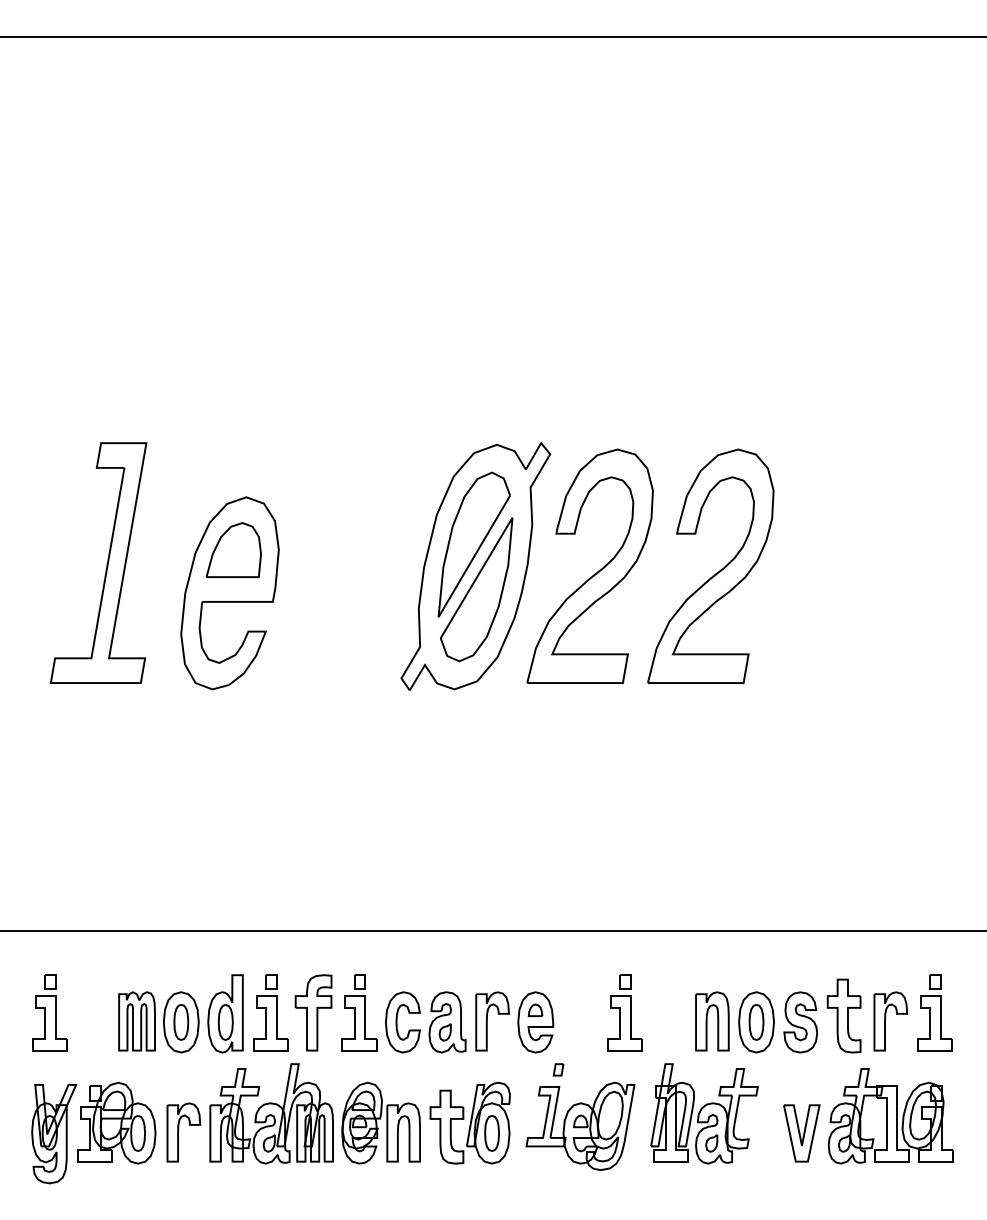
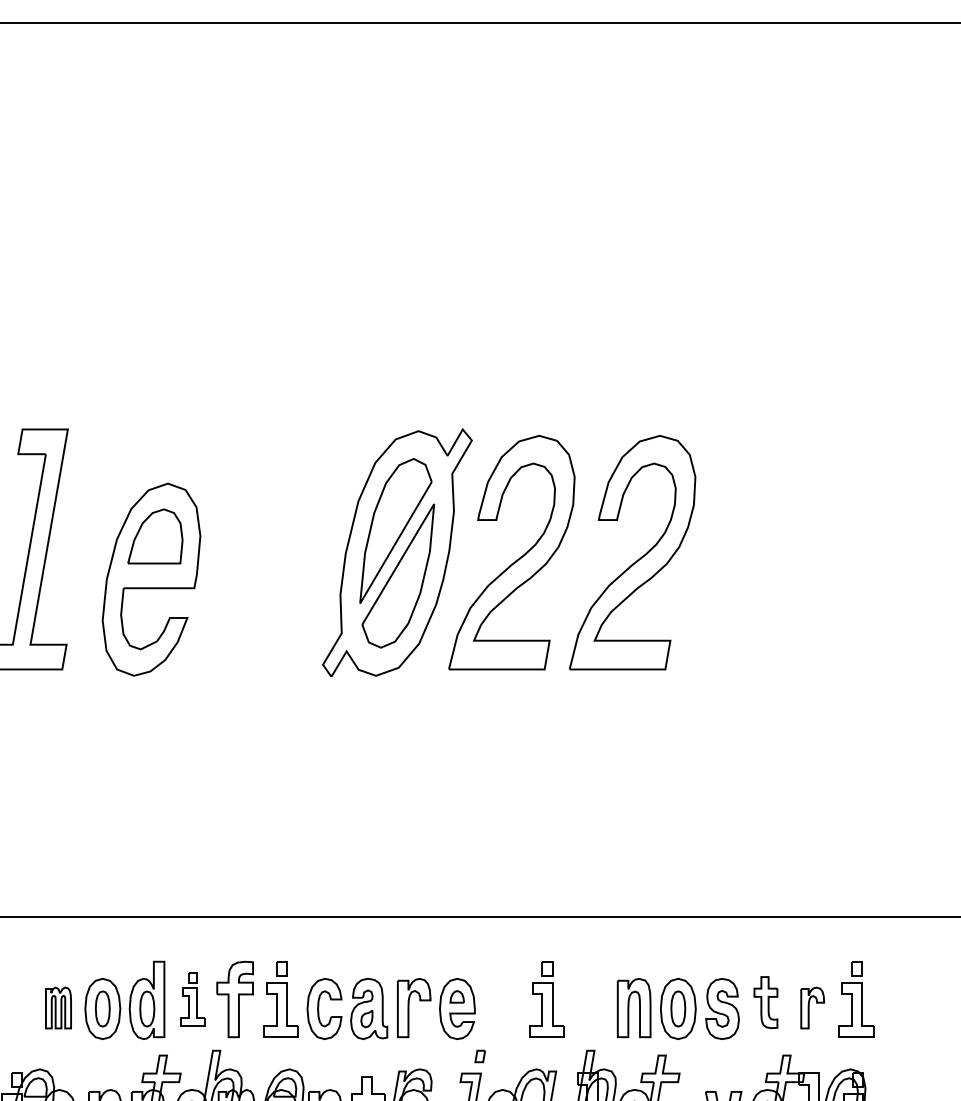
part: (270, 1012) -> (192, 999), size x0.7
part: (843, 1015) -> (765, 1002), size x0.7
part: (136, 1021) -> (57, 1008), size x0.7
part: (890, 1021) -> (812, 1008), size x0.7

